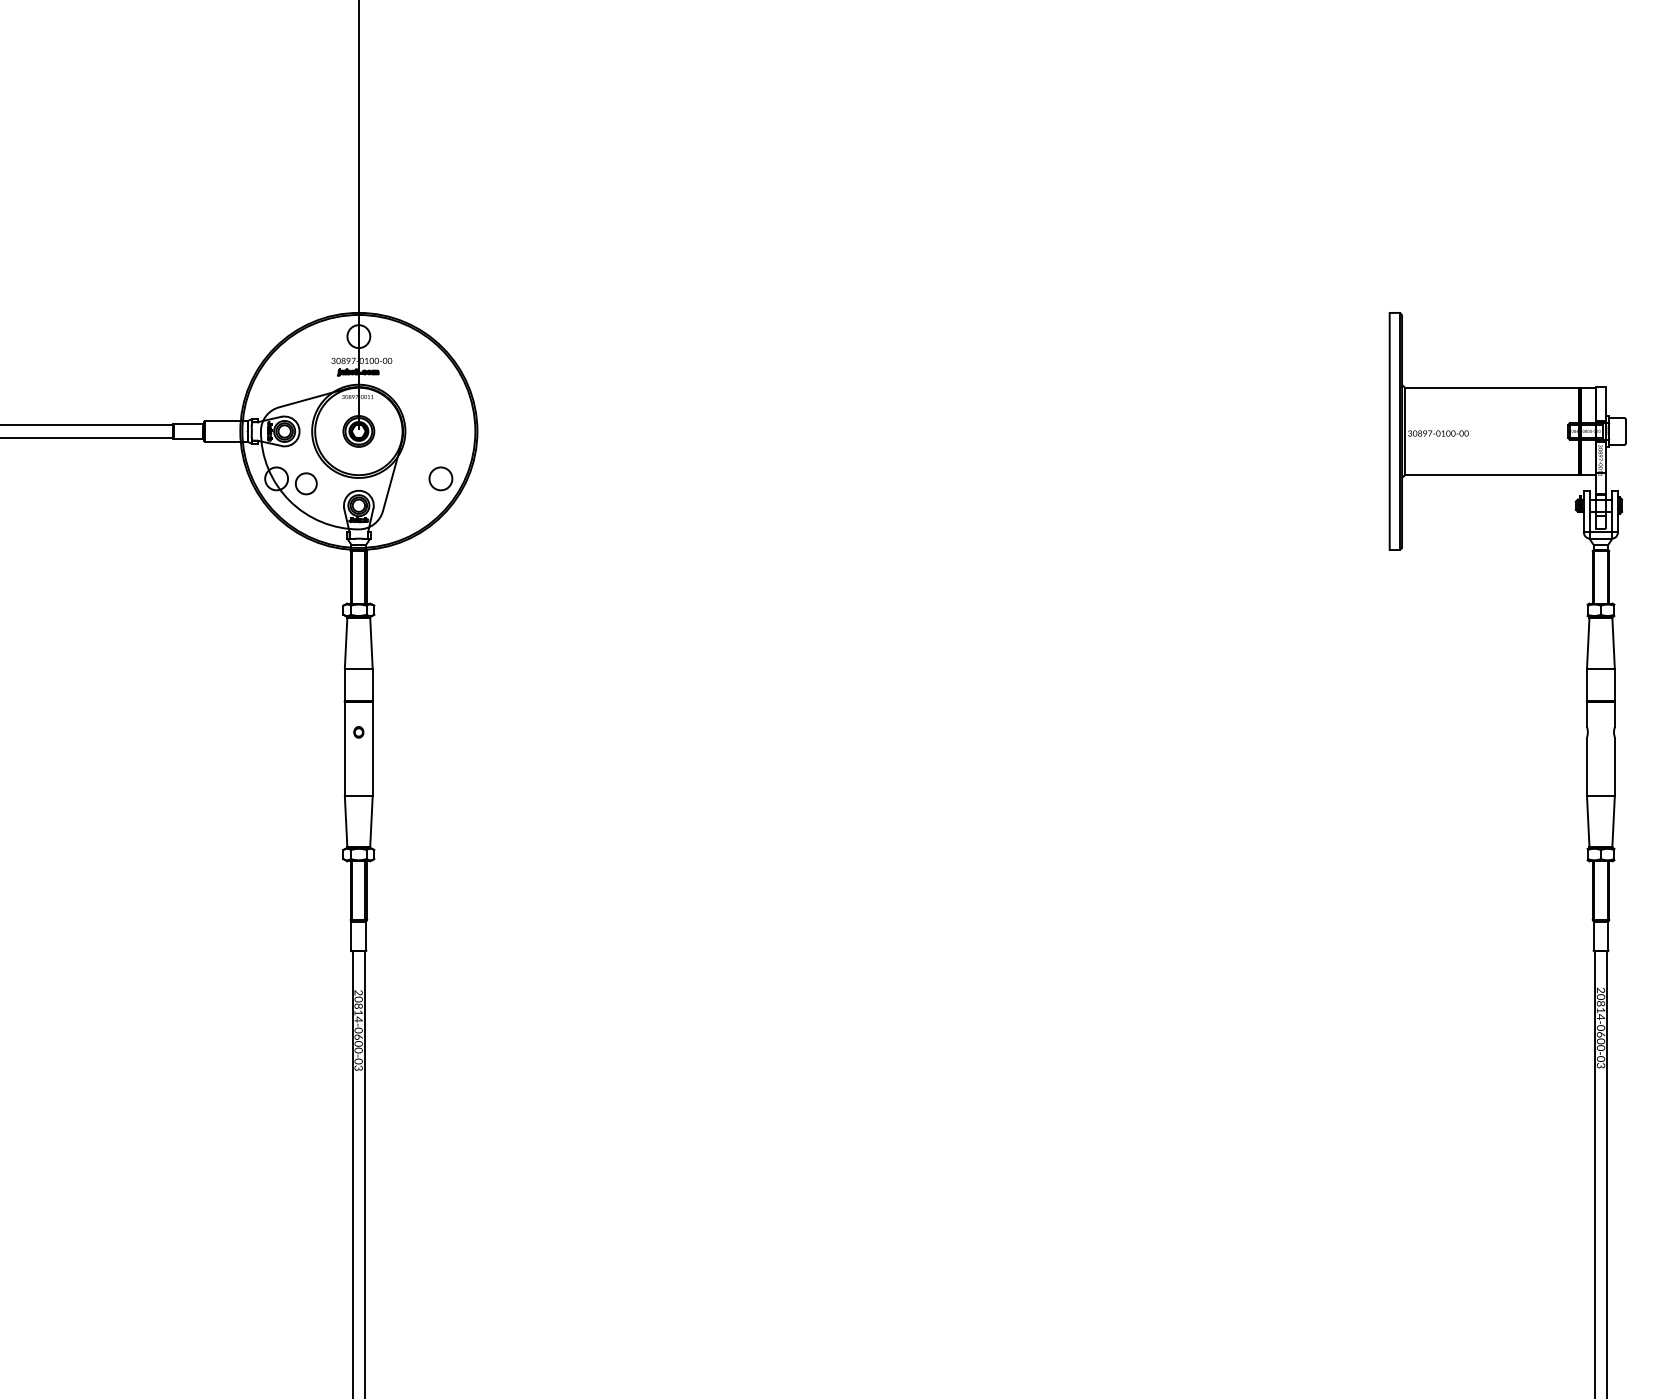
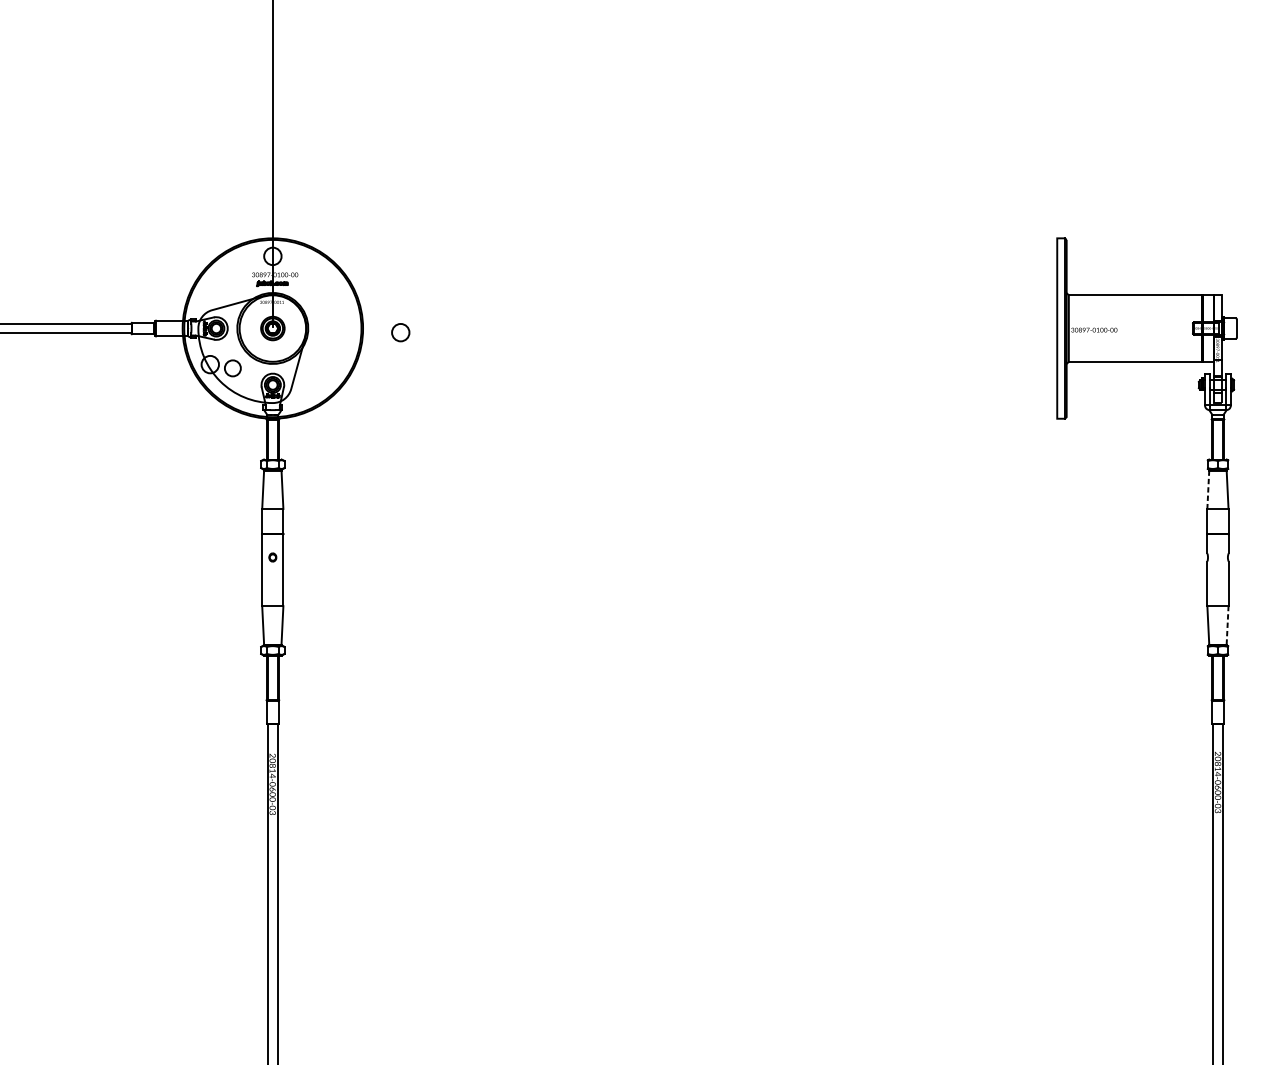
circle: (440, 478) -> (400, 332), moved
line: (1588, 643) -> (1208, 489), solid -> dashed
line: (1613, 821) -> (1227, 625), solid -> dashed

